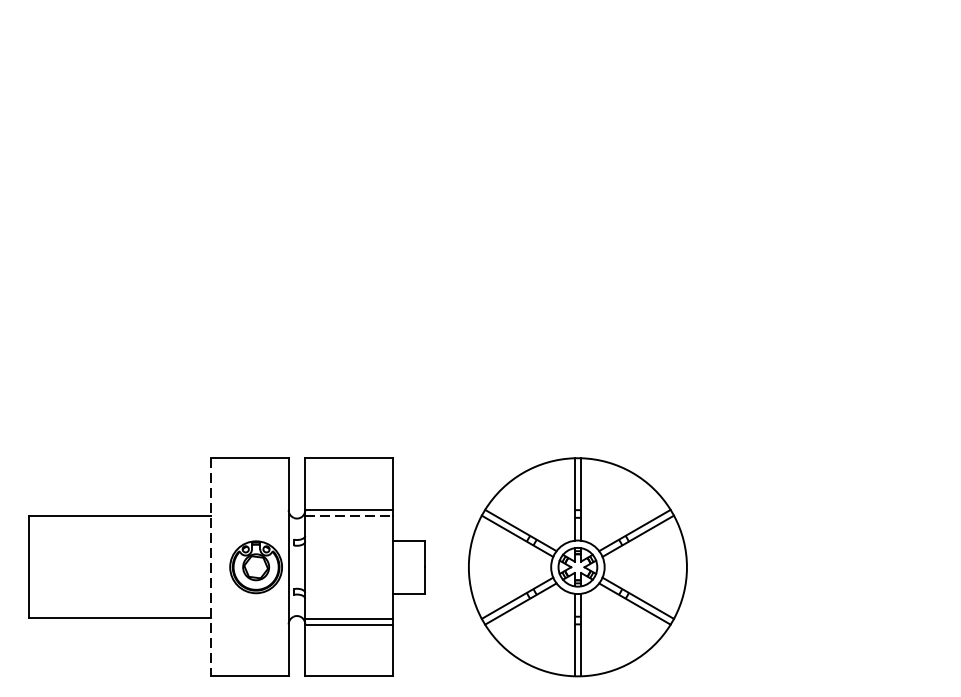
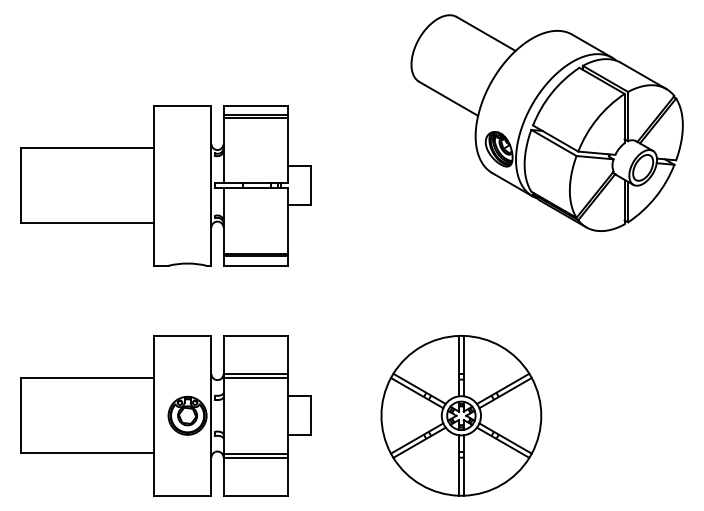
part: (745, 167) -> (546, 122), added
part: (226, 252) -> (165, 185), added
line: (348, 516) -> (255, 378), dashed -> solid
line: (210, 566) -> (154, 415), dashed -> solid
part: (578, 566) -> (461, 415), moved

